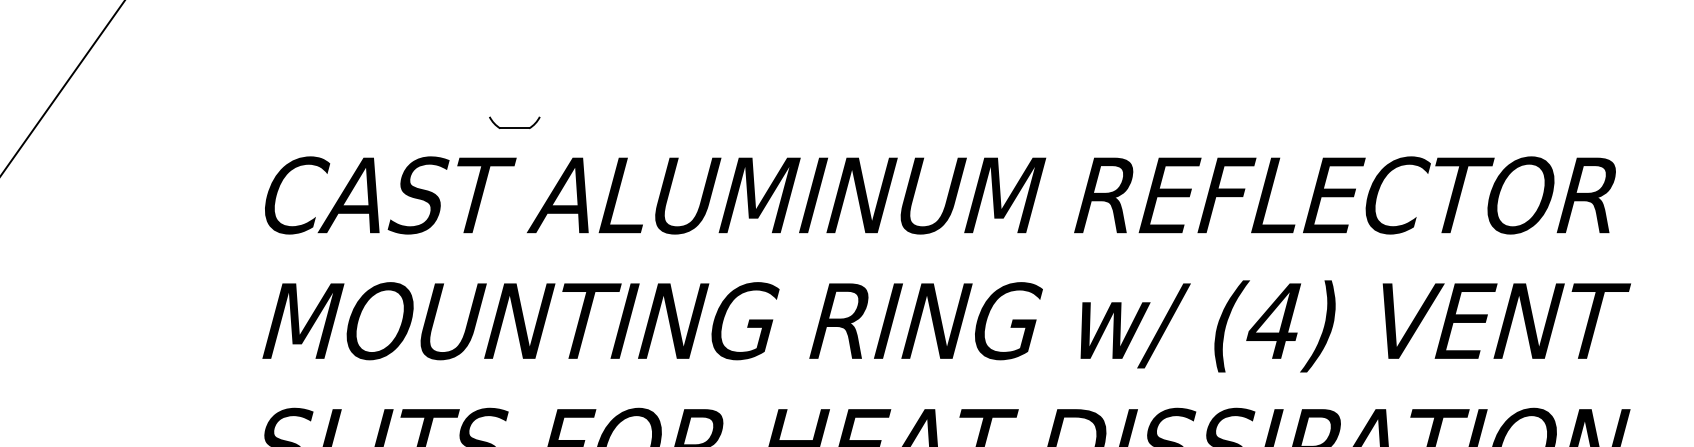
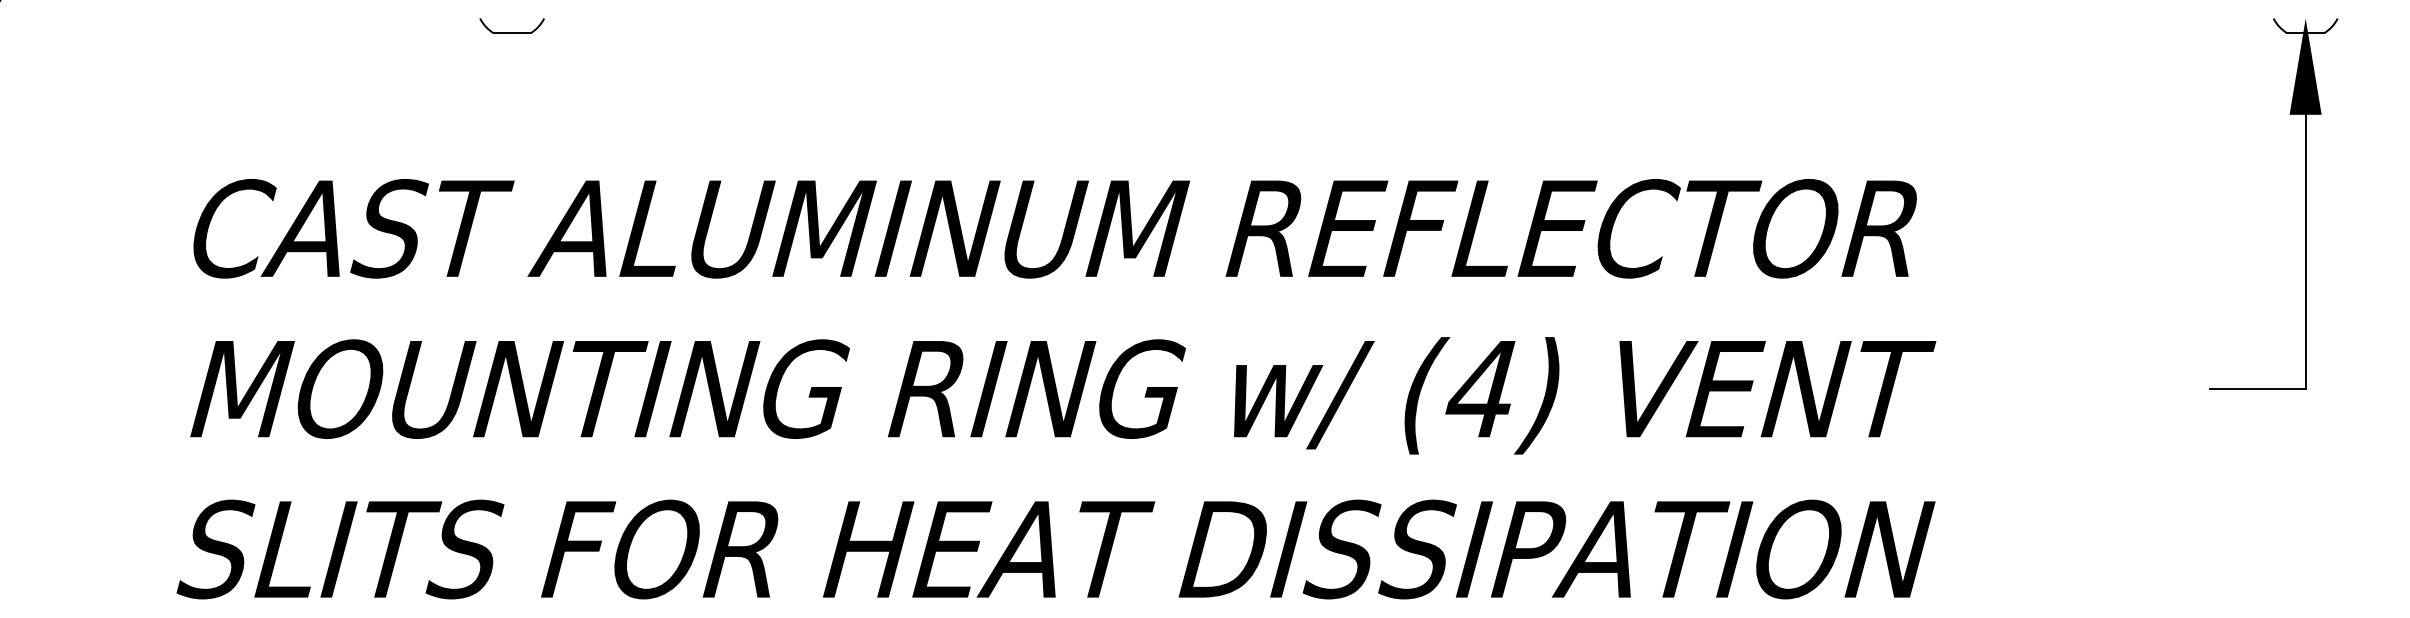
part: (514, 127) -> (511, 32), moved

